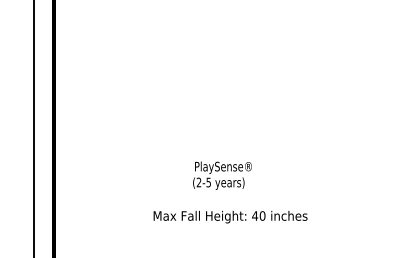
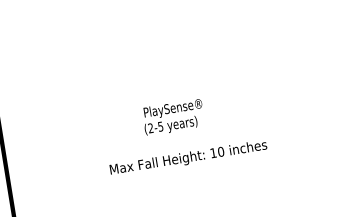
text: (255, 215) -> (213, 152), 40 -> 10

